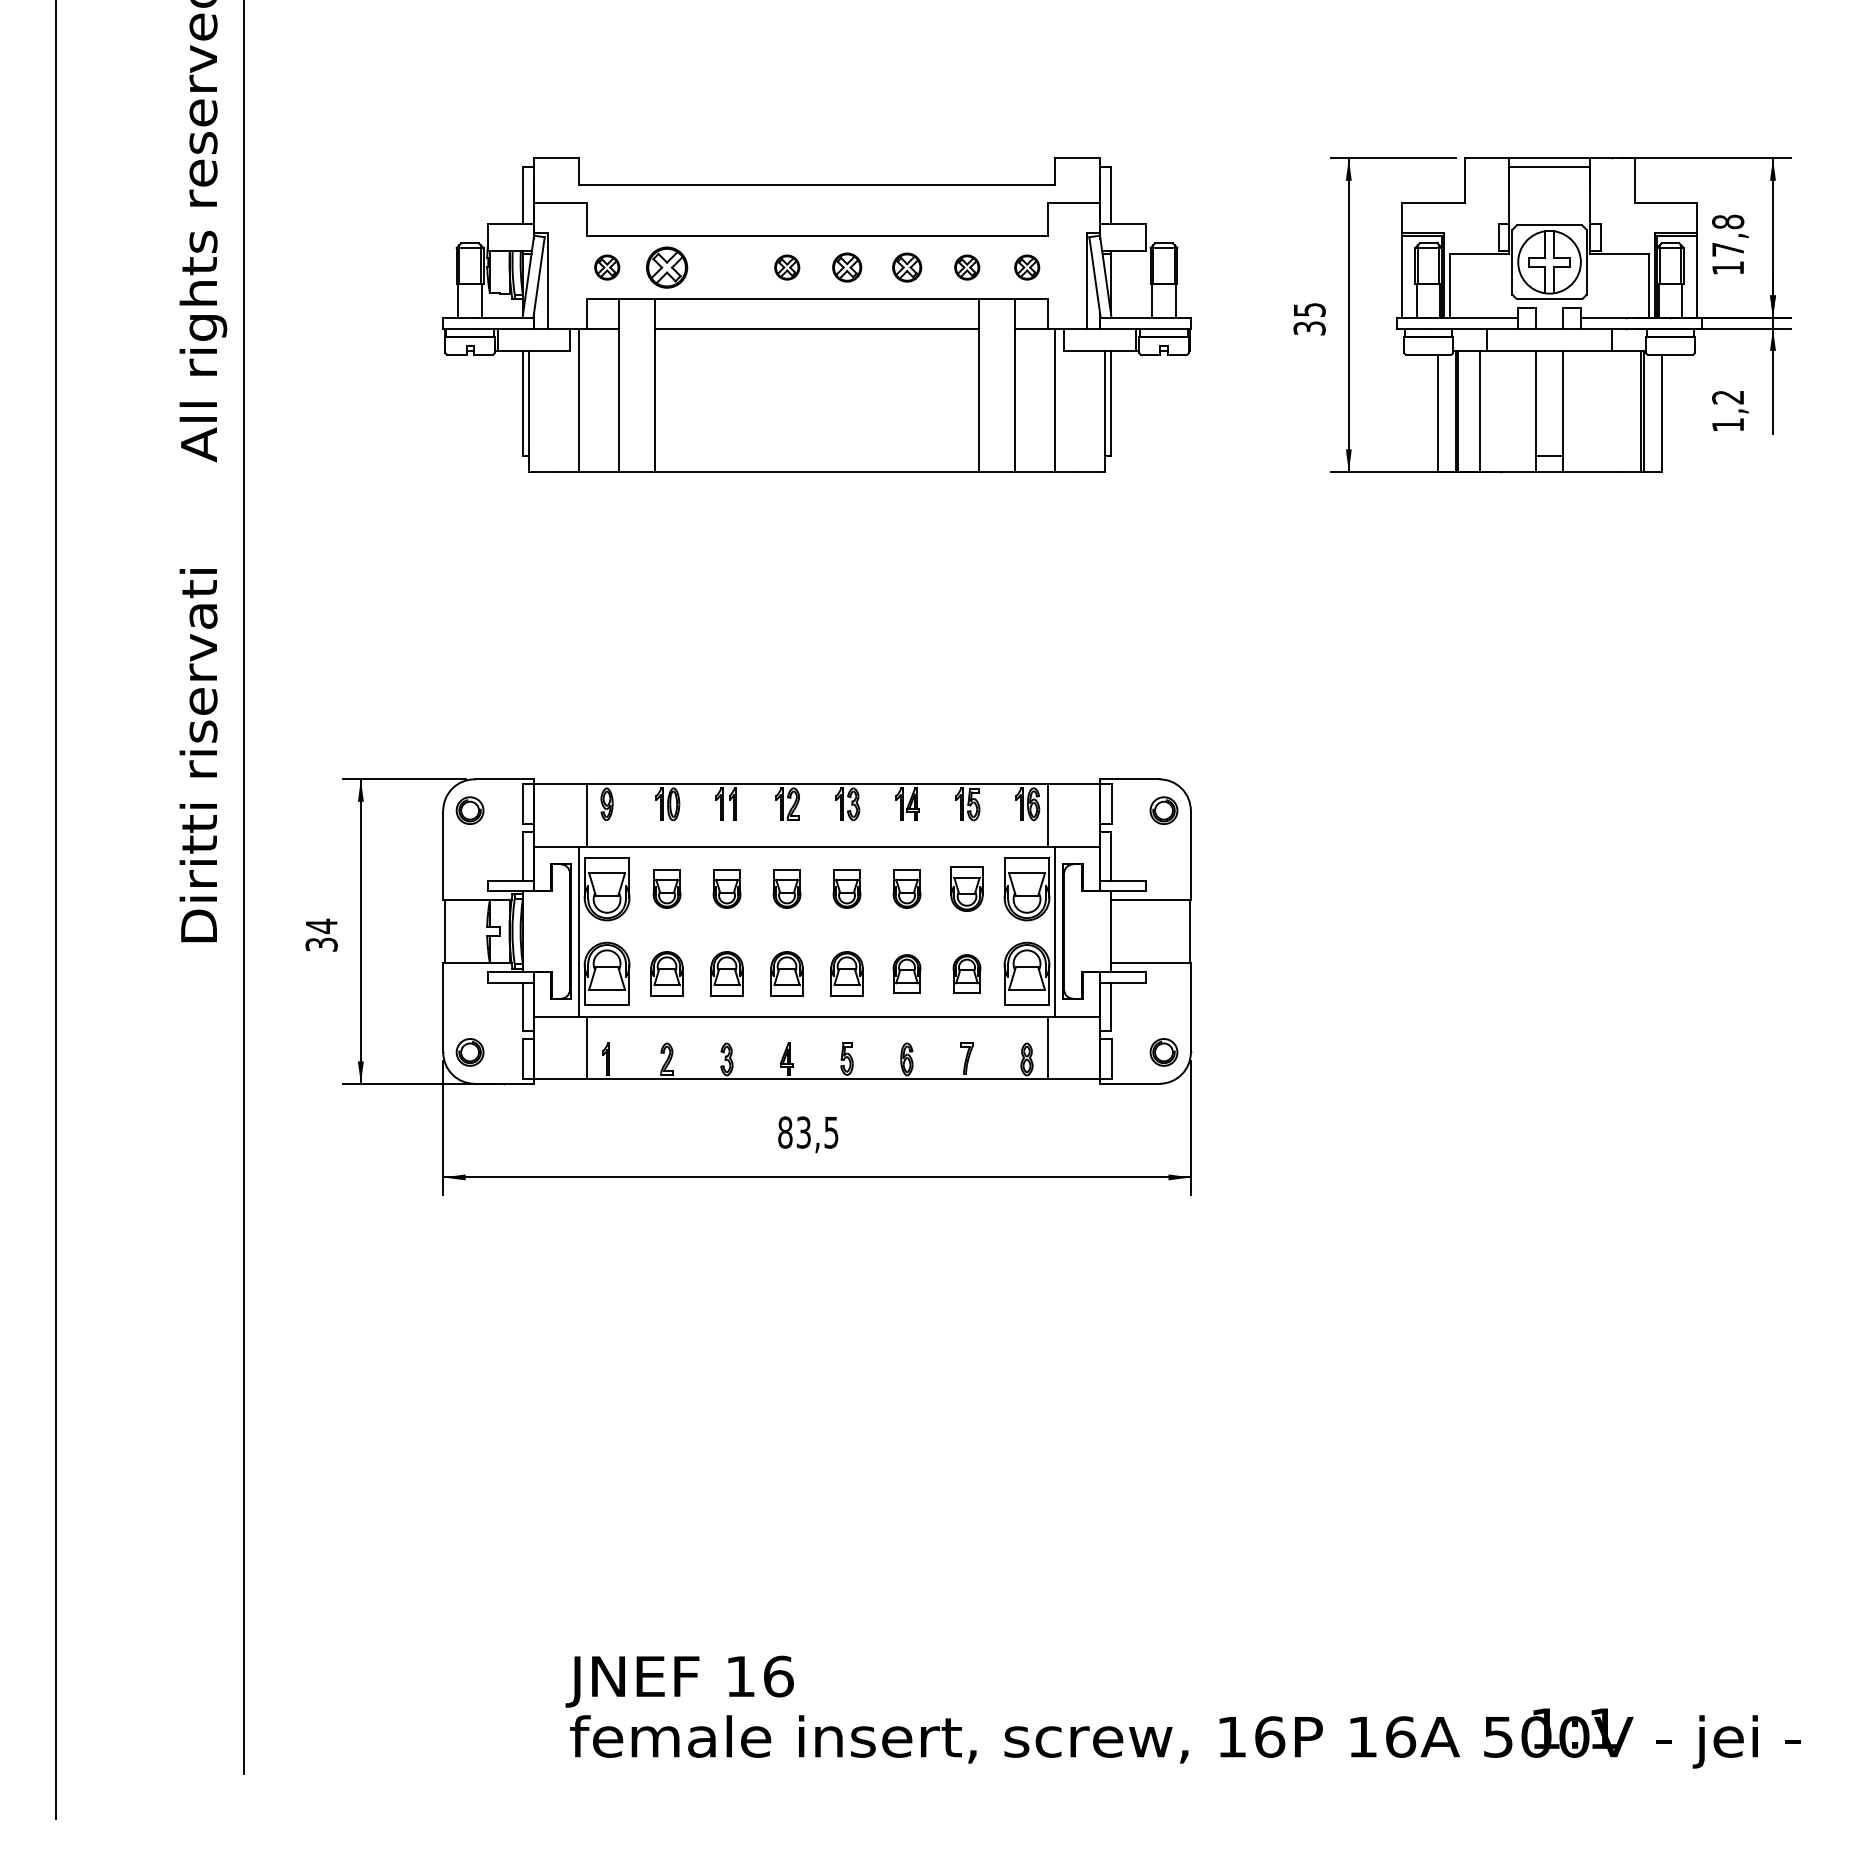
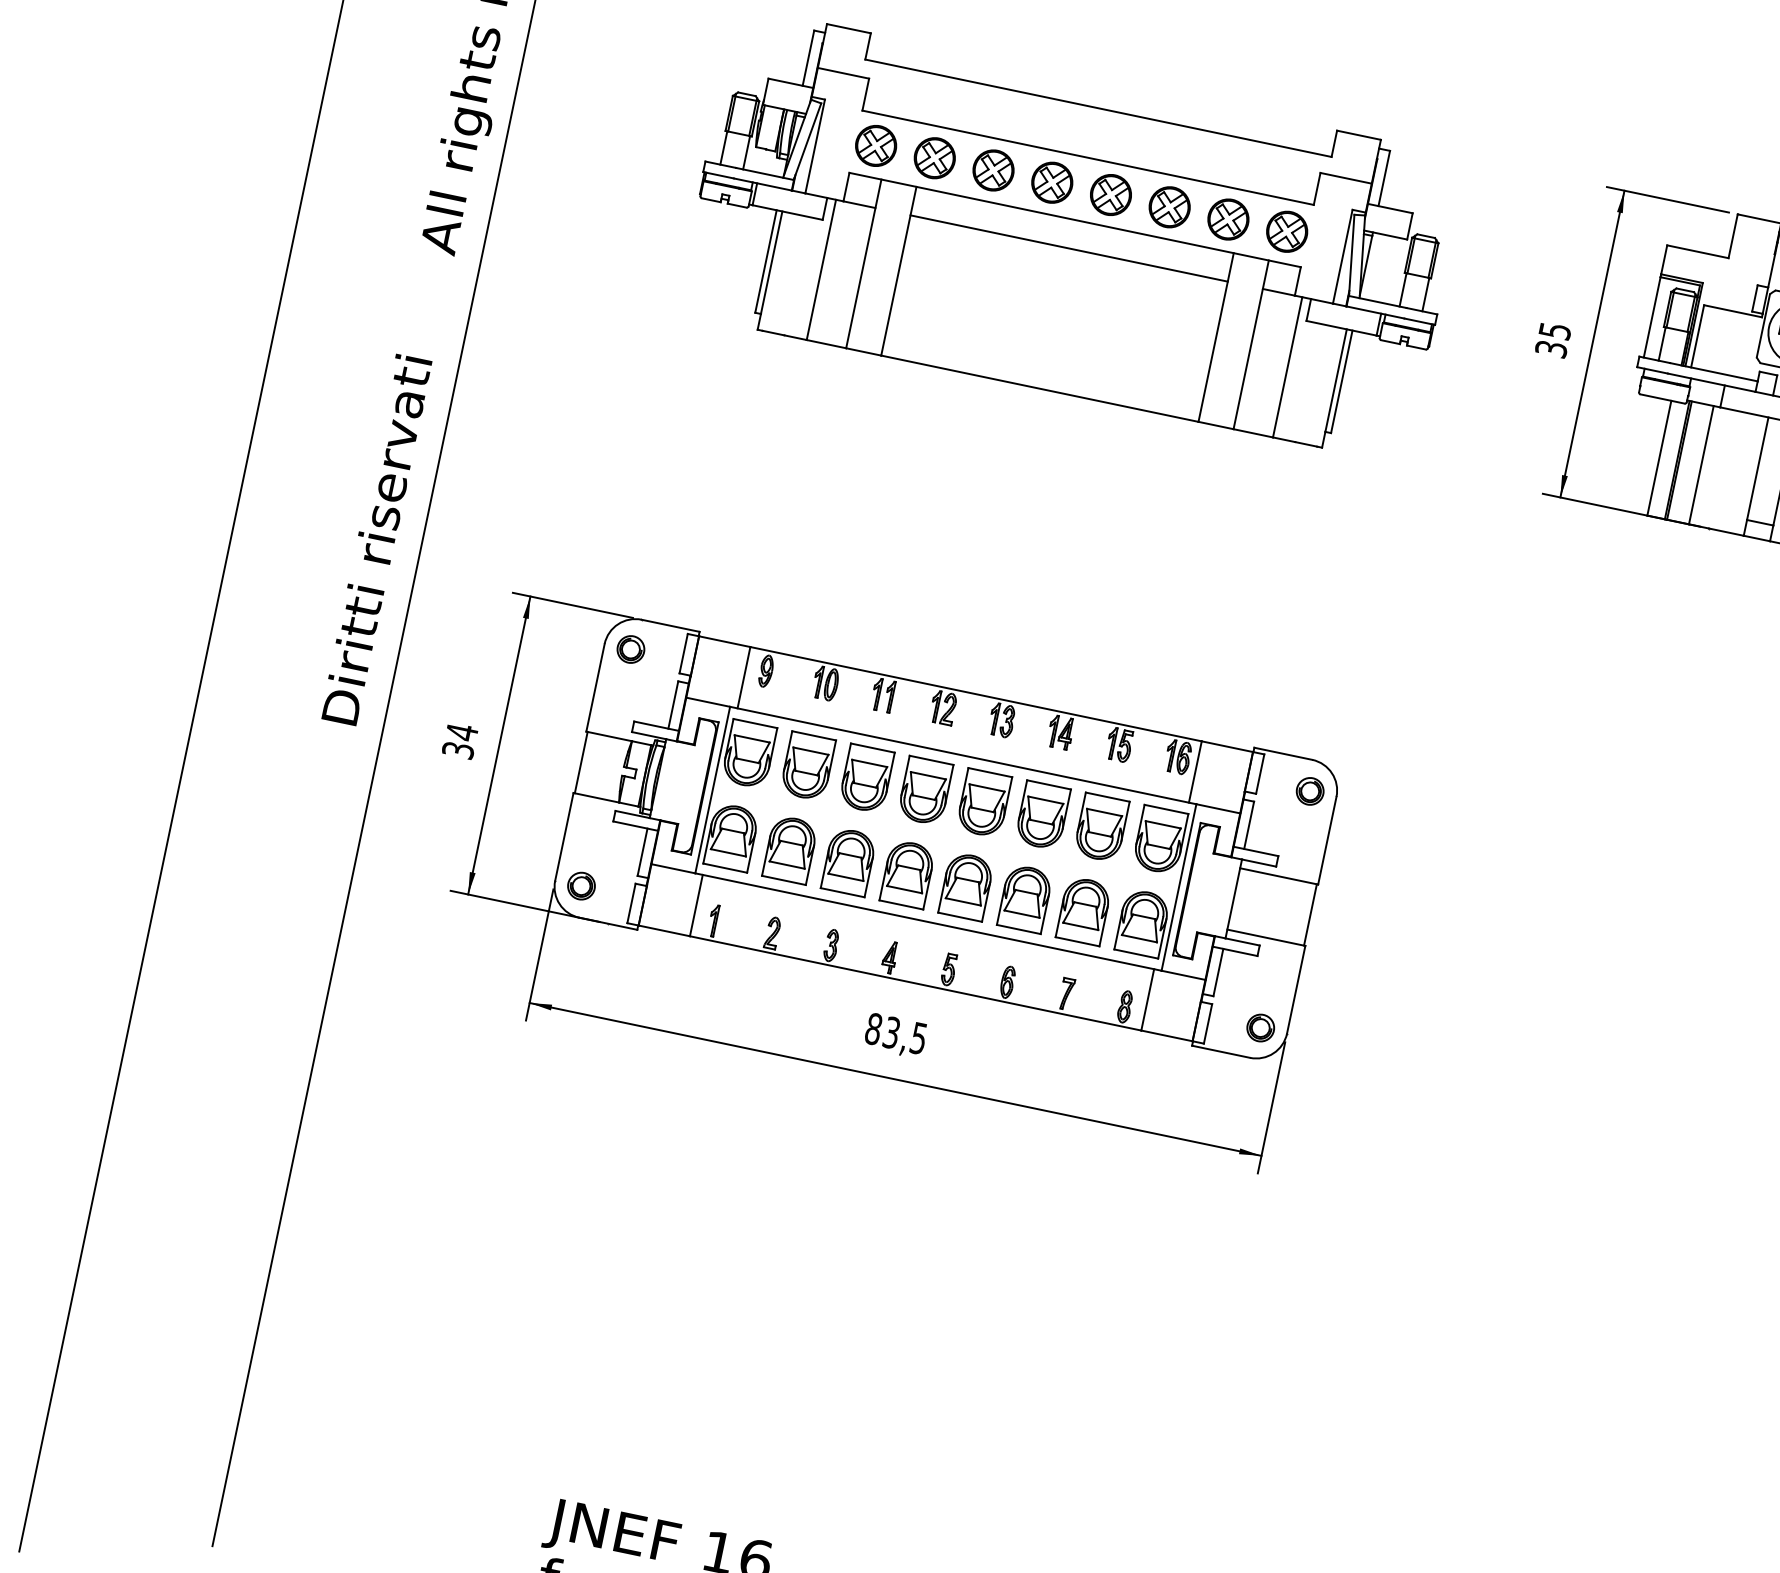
part: (607, 267) -> (876, 145), size x1.67
part: (727, 267) -> (993, 170), added
part: (787, 267) -> (1052, 182), size x1.67
part: (847, 267) -> (1111, 194), size x1.43
part: (907, 267) -> (1170, 207), size x1.43
part: (967, 267) -> (1228, 219), size x1.67
part: (1027, 267) -> (1287, 231), size x1.67
part: (666, 889) -> (807, 766), size x1.67
part: (726, 889) -> (865, 779), size x1.67
part: (786, 889) -> (924, 791), size x1.67
part: (846, 889) -> (983, 803), size x1.67
part: (906, 889) -> (1042, 815), size x1.67
part: (966, 889) -> (1100, 828), size x1.43
part: (666, 973) -> (789, 849), size x1.43
part: (726, 973) -> (848, 861), size x1.43
part: (786, 973) -> (907, 873), size x1.43
part: (846, 973) -> (966, 885), size x1.43
part: (906, 973) -> (1024, 898), size x1.67
part: (966, 973) -> (1083, 910), size x1.67

